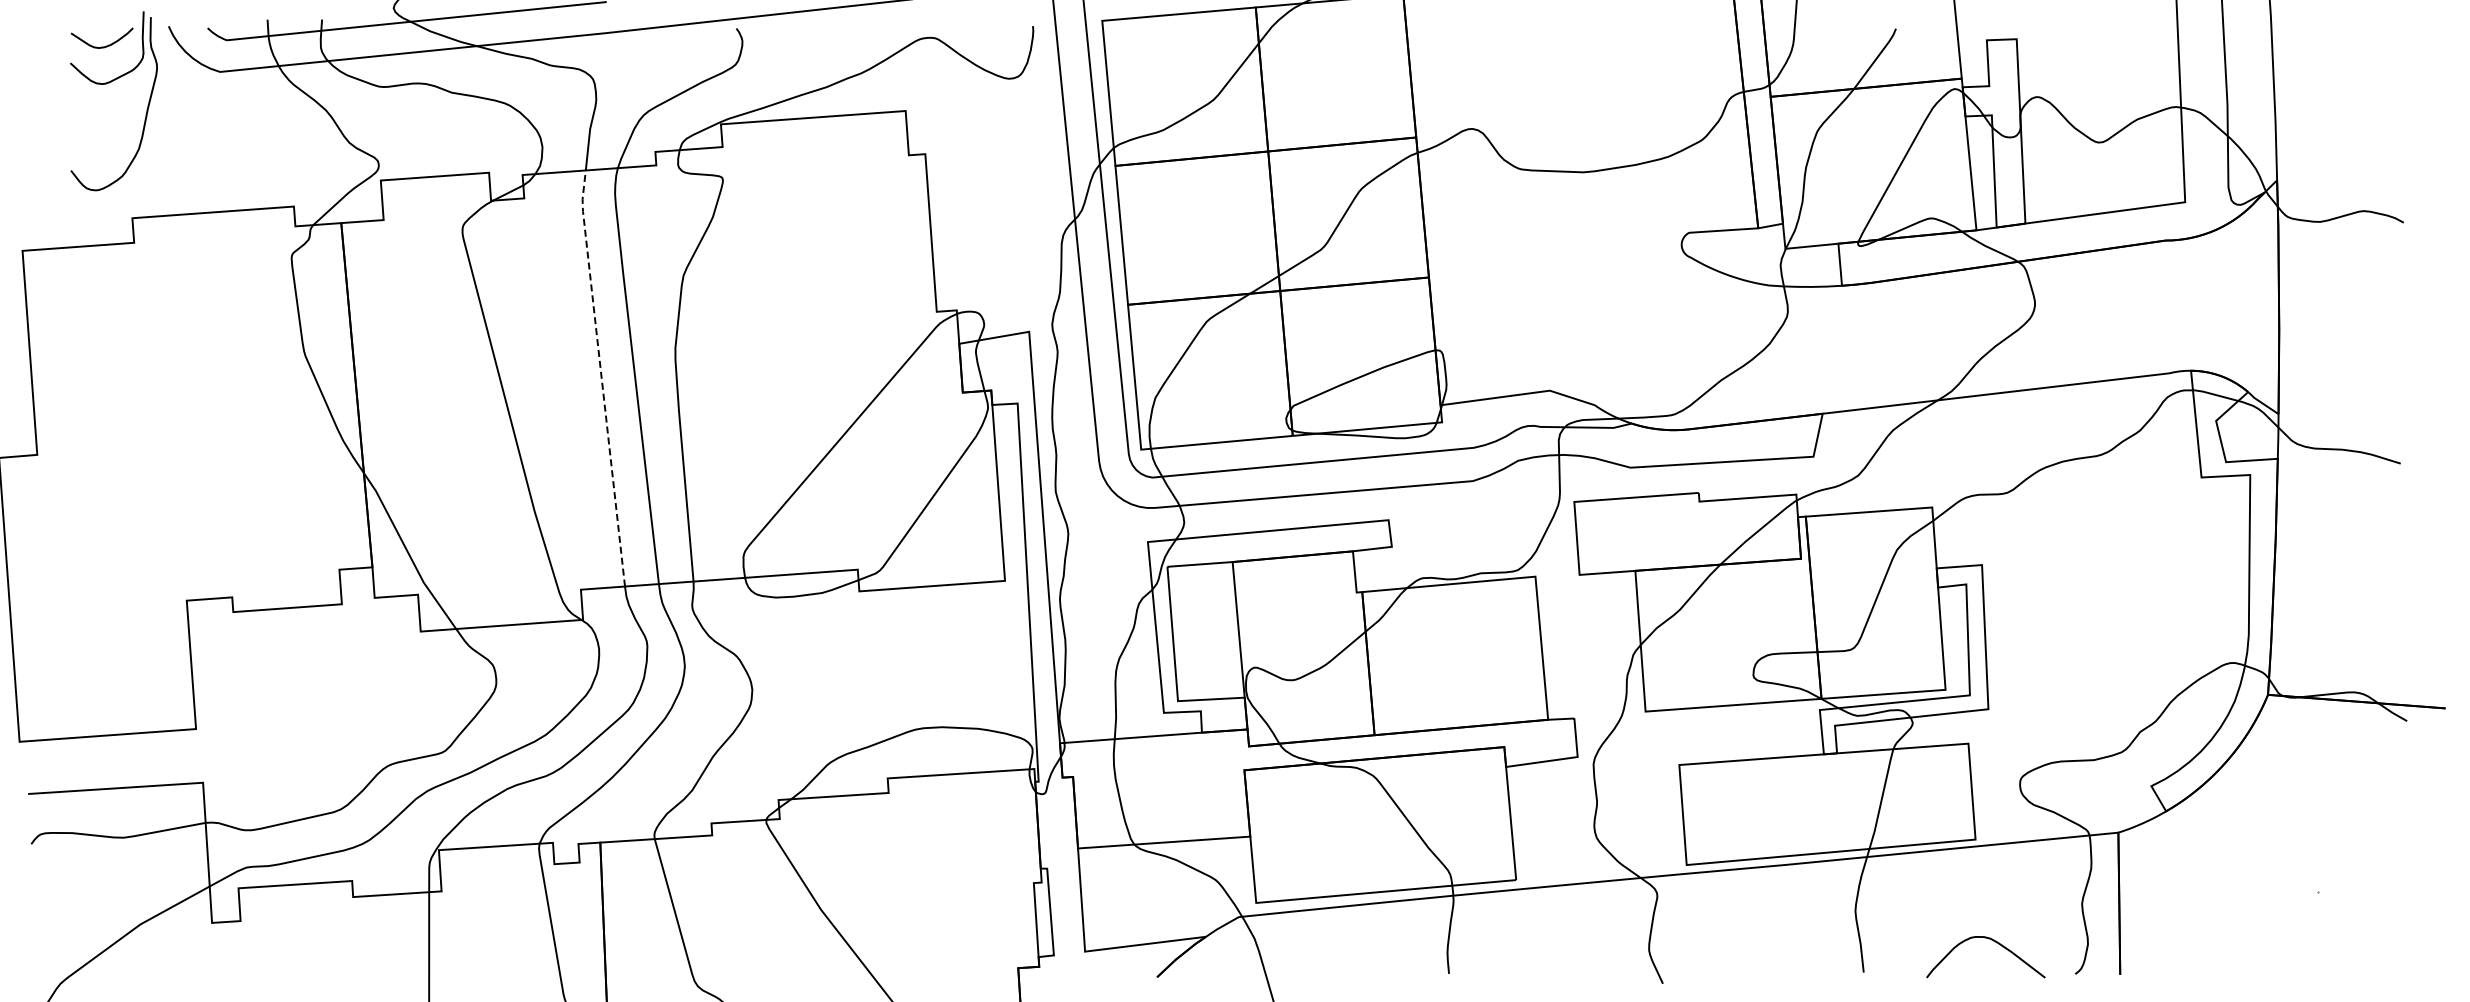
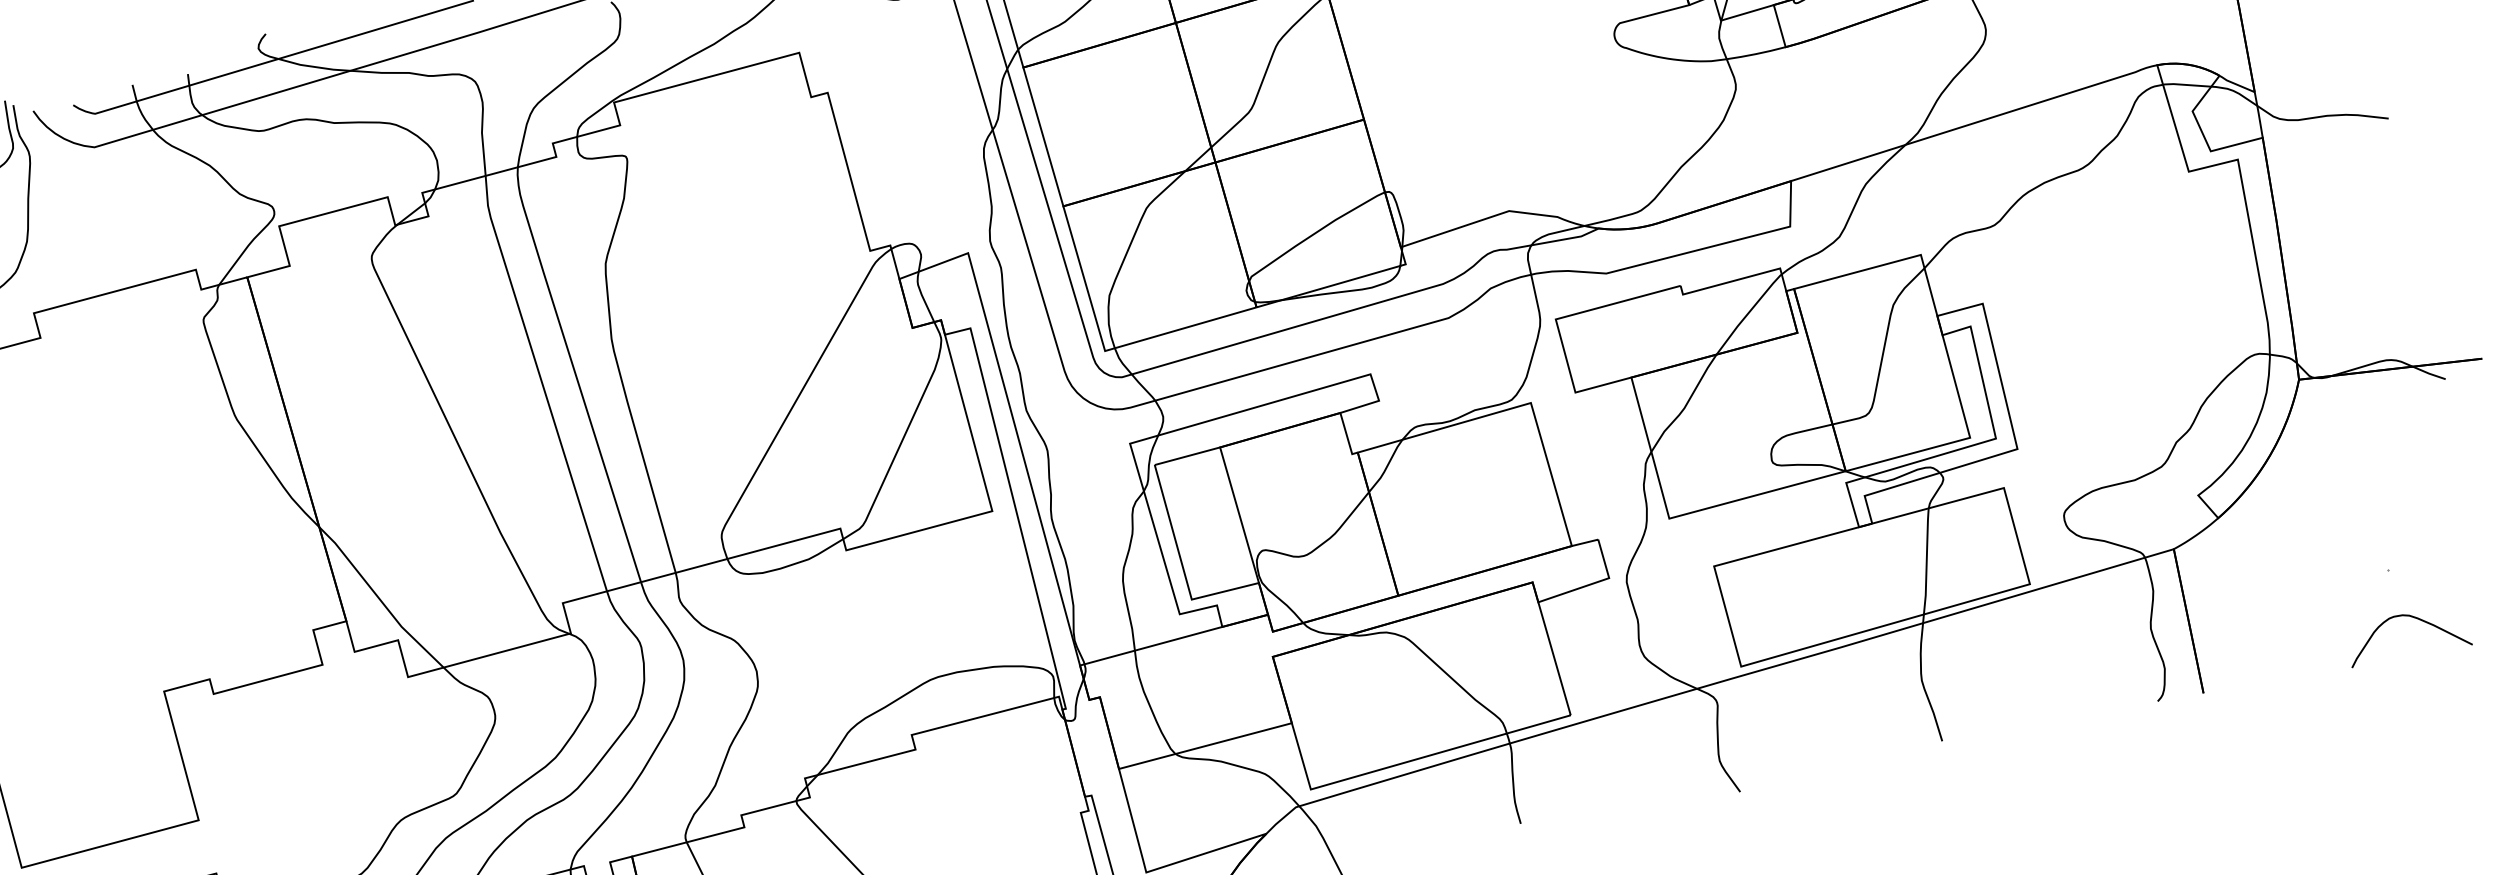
line: (601, 377) -> (542, 383), dashed -> solid
curve: (1996, 943) -> (2416, 619), moved

